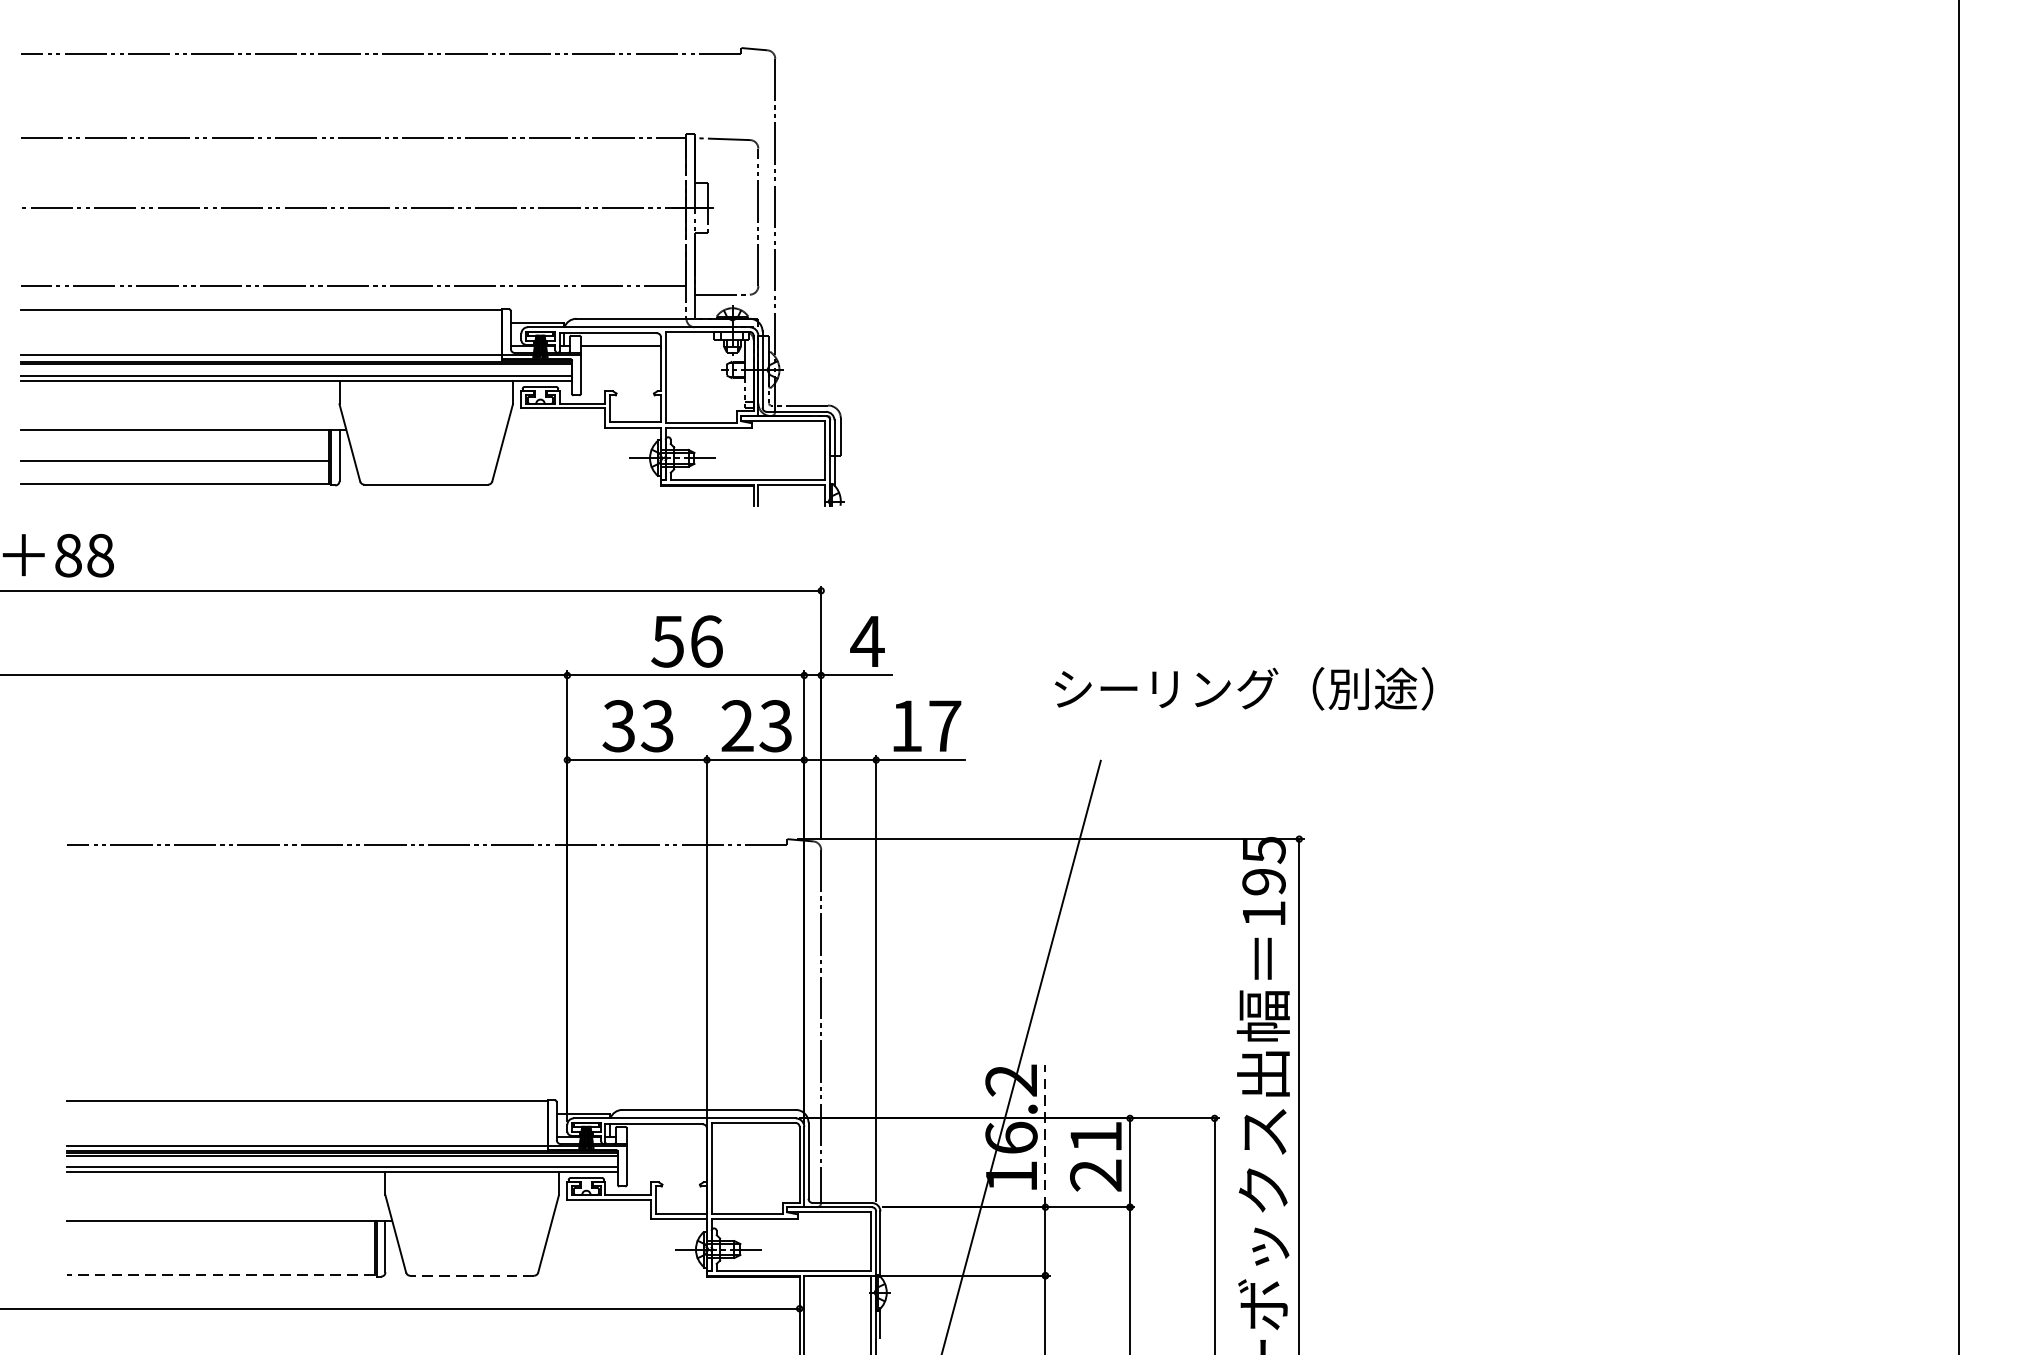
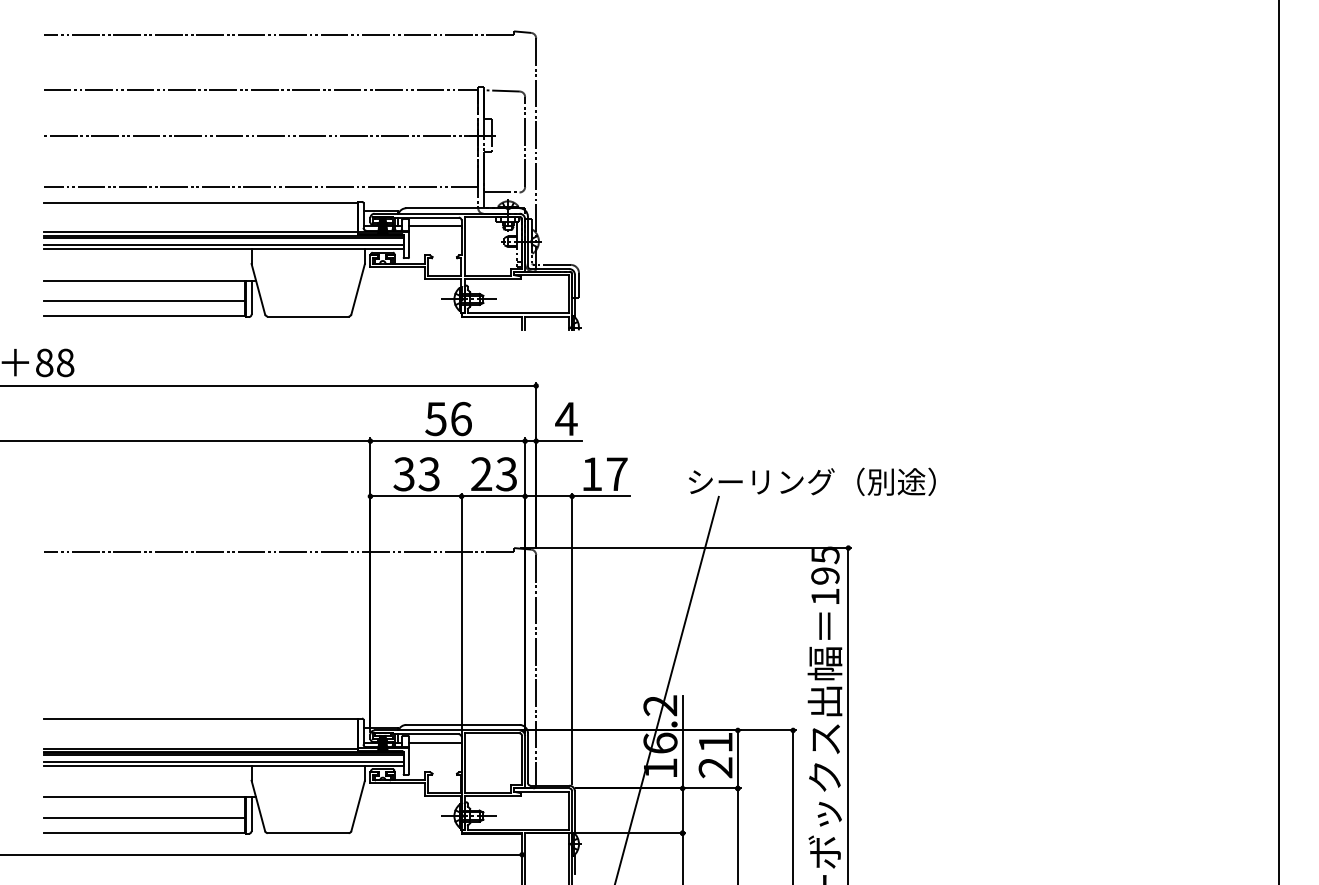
part: (431, 285) -> (311, 186), moved
text: (1244, 688) -> (812, 481), moved
line: (1045, 1135) -> (682, 741), dashed -> solid
line: (667, 1136) -> (435, 742), added
line: (219, 1253) -> (143, 818), added
line: (221, 1274) -> (144, 832), dashed -> solid
line: (471, 1276) -> (307, 833), dashed -> solid

